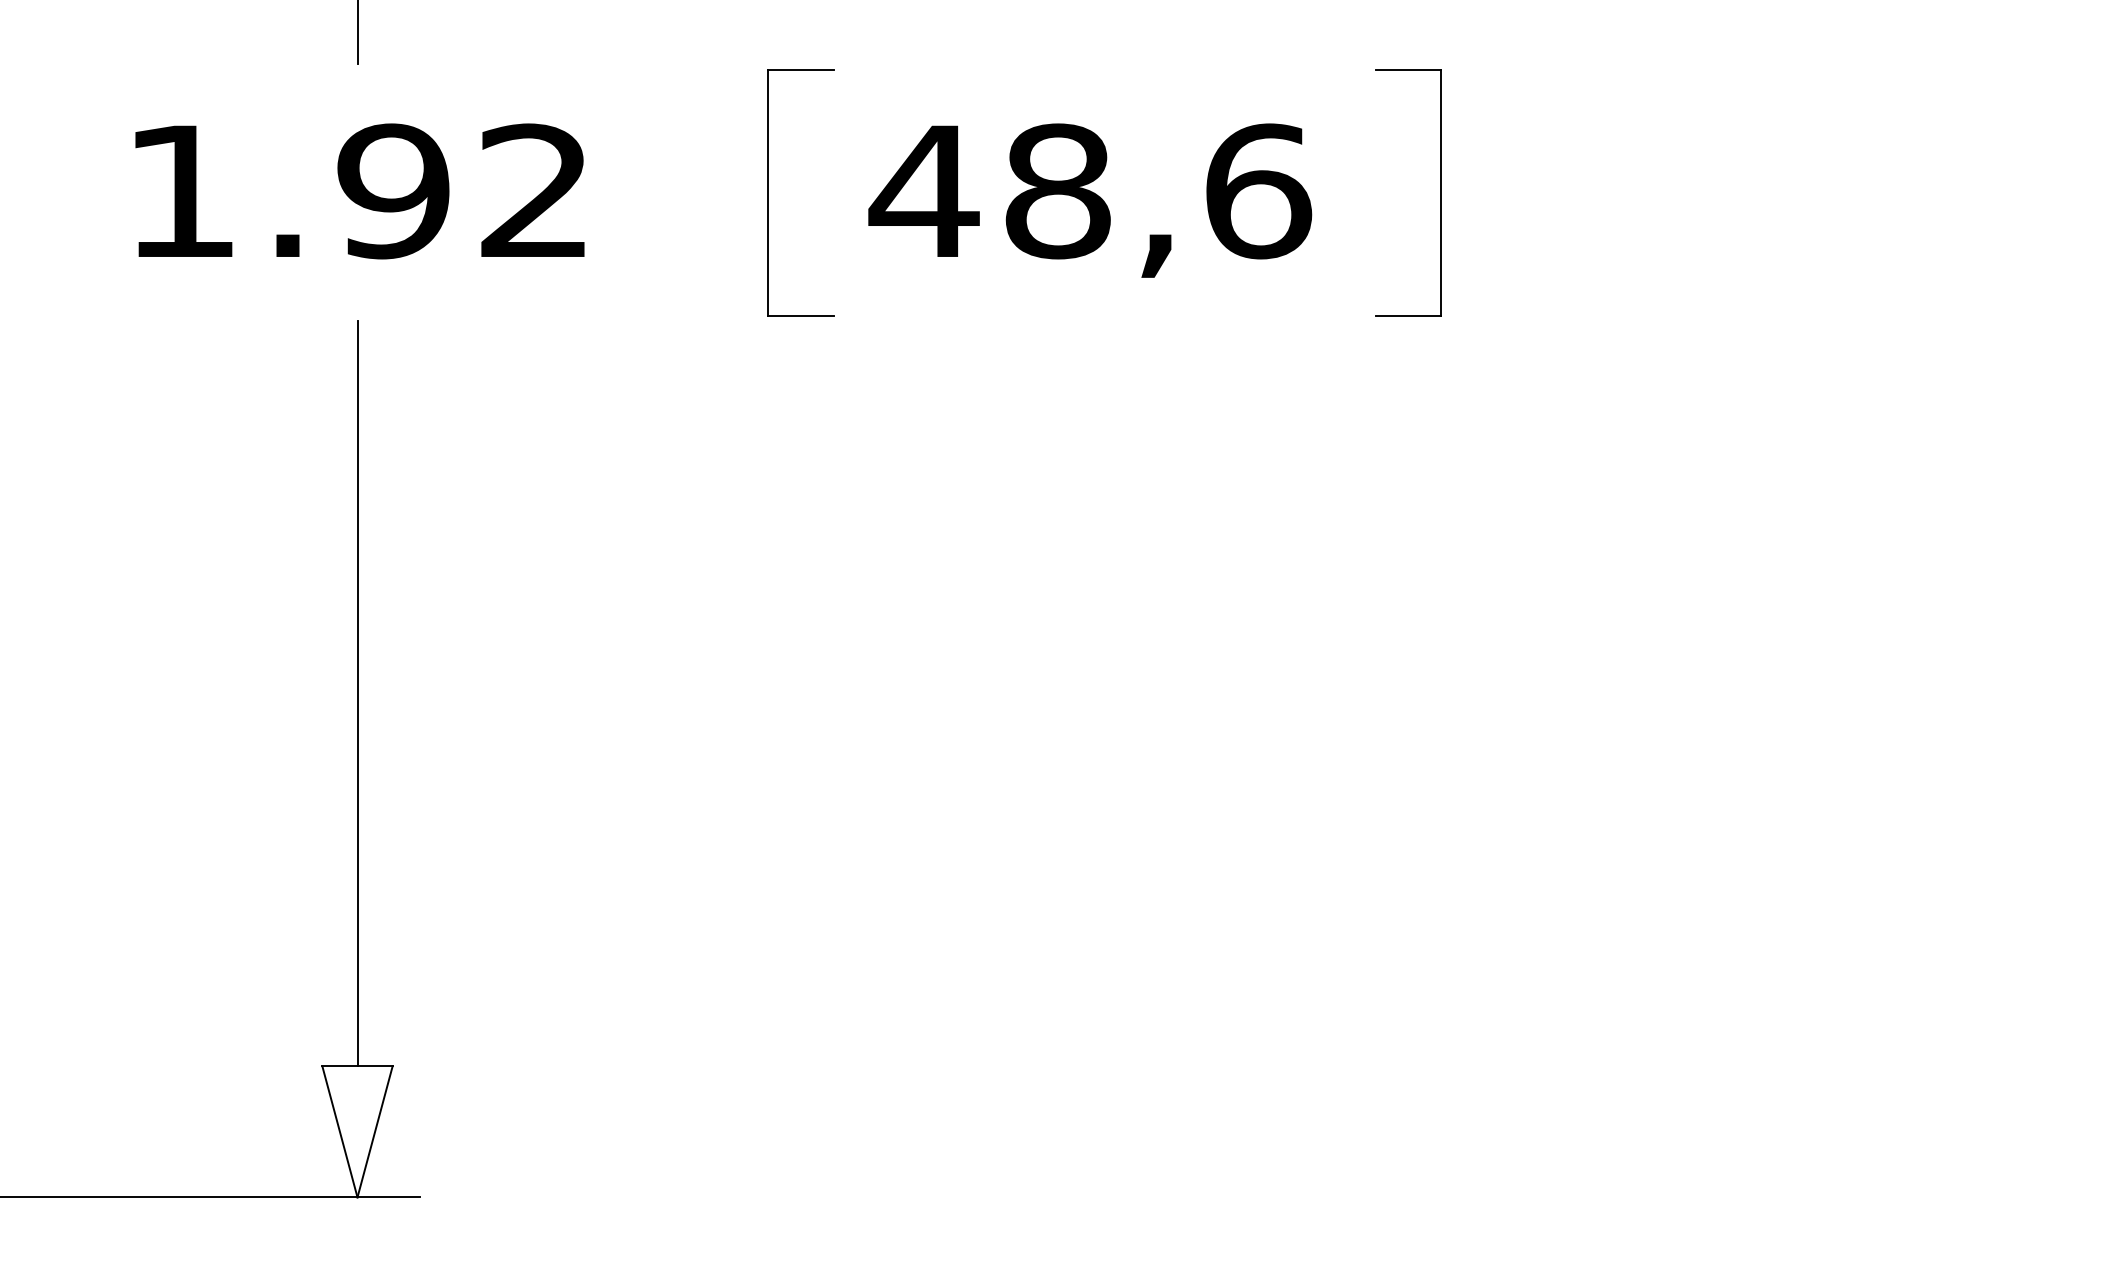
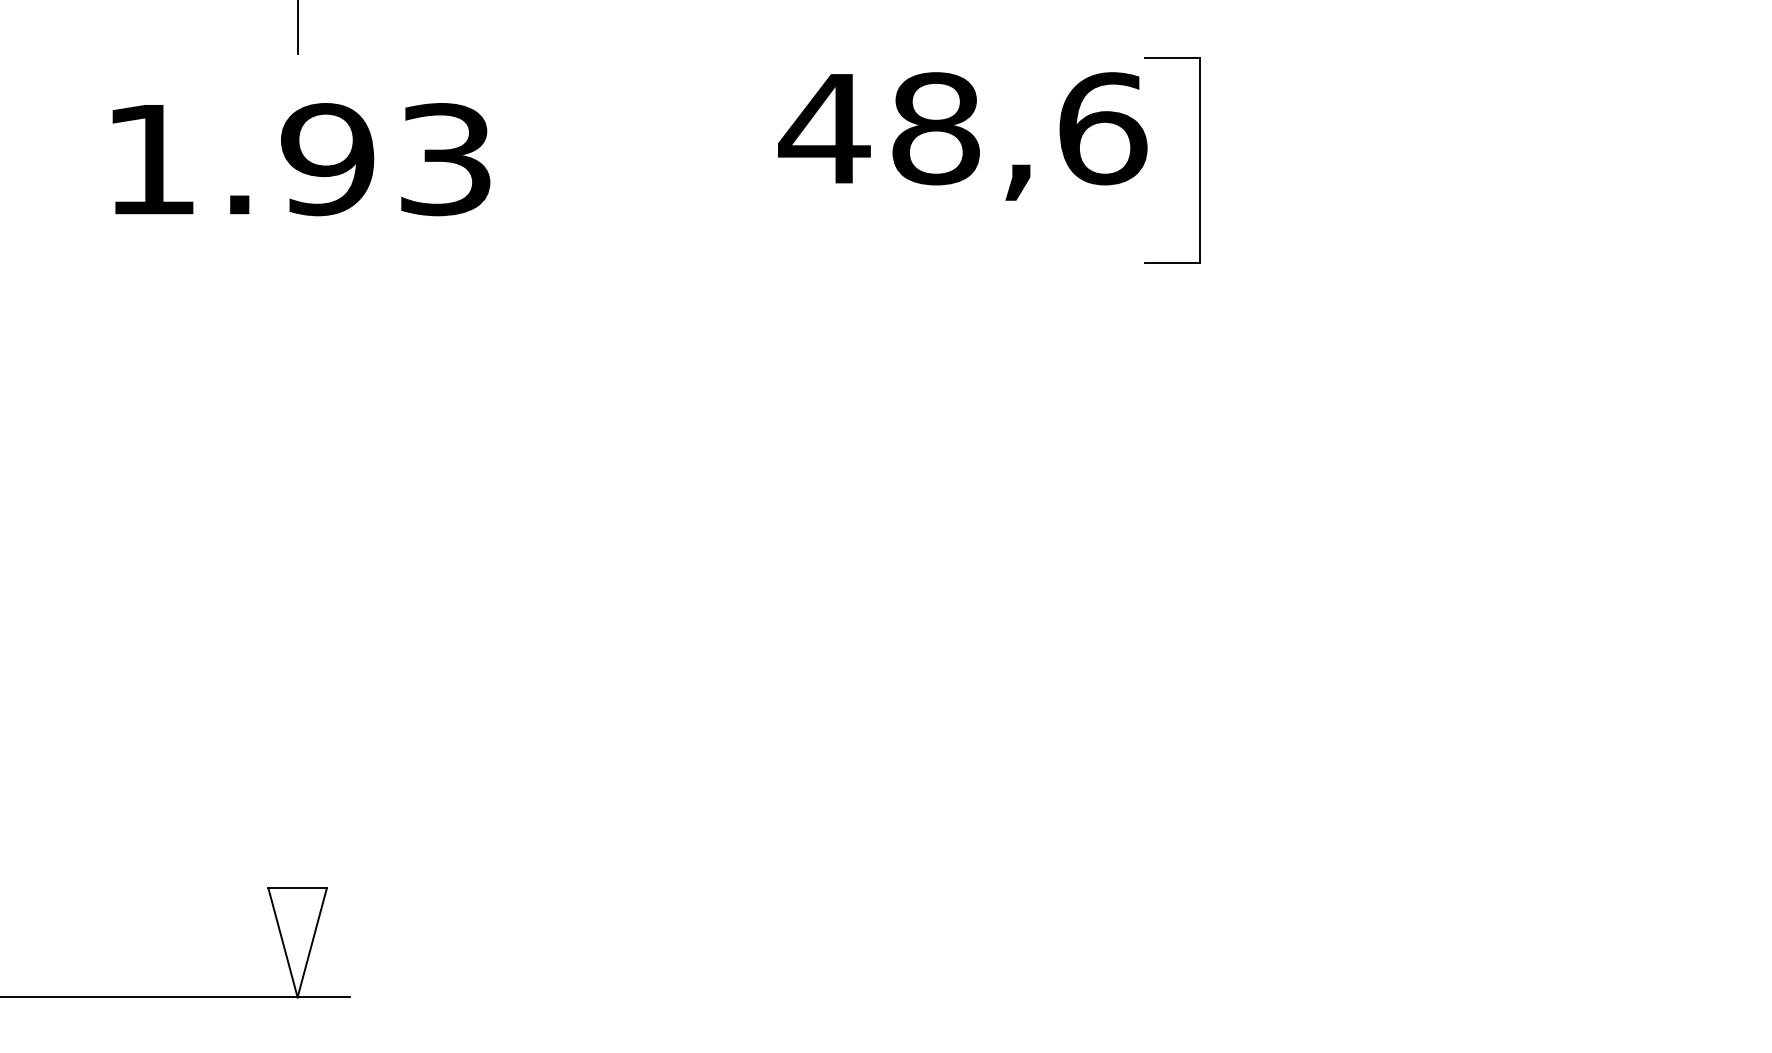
text: (534, 191) -> (445, 159), 1.92 -> 1.93
part: (768, 192) -> (639, 160), removed
text: (1090, 200) -> (963, 136), moved
line: (357, 693) -> (297, 577), removed

